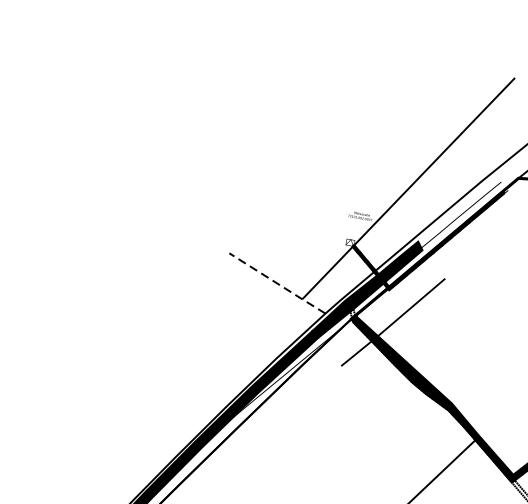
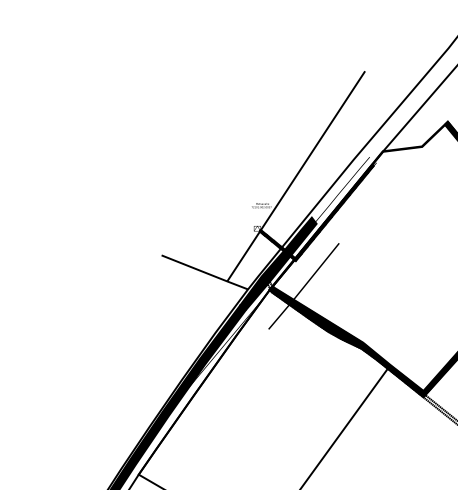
line: (278, 283) -> (205, 272), dashed -> solid

